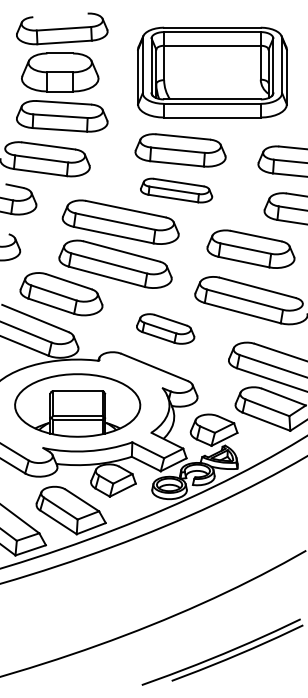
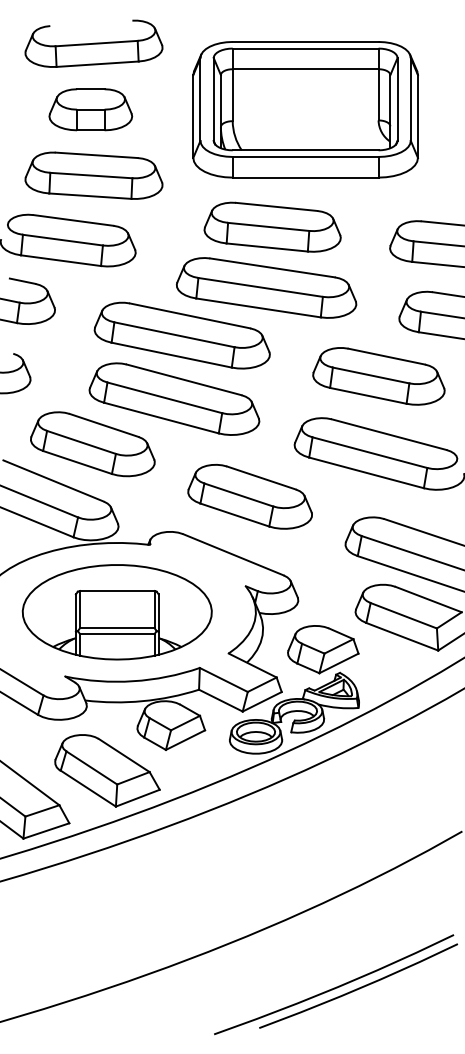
part: (59, 72) -> (89, 109), size x0.71
part: (212, 72) -> (305, 109), moved
part: (176, 190) -> (266, 287), size x1.67
part: (165, 328) -> (249, 496), size x1.43

